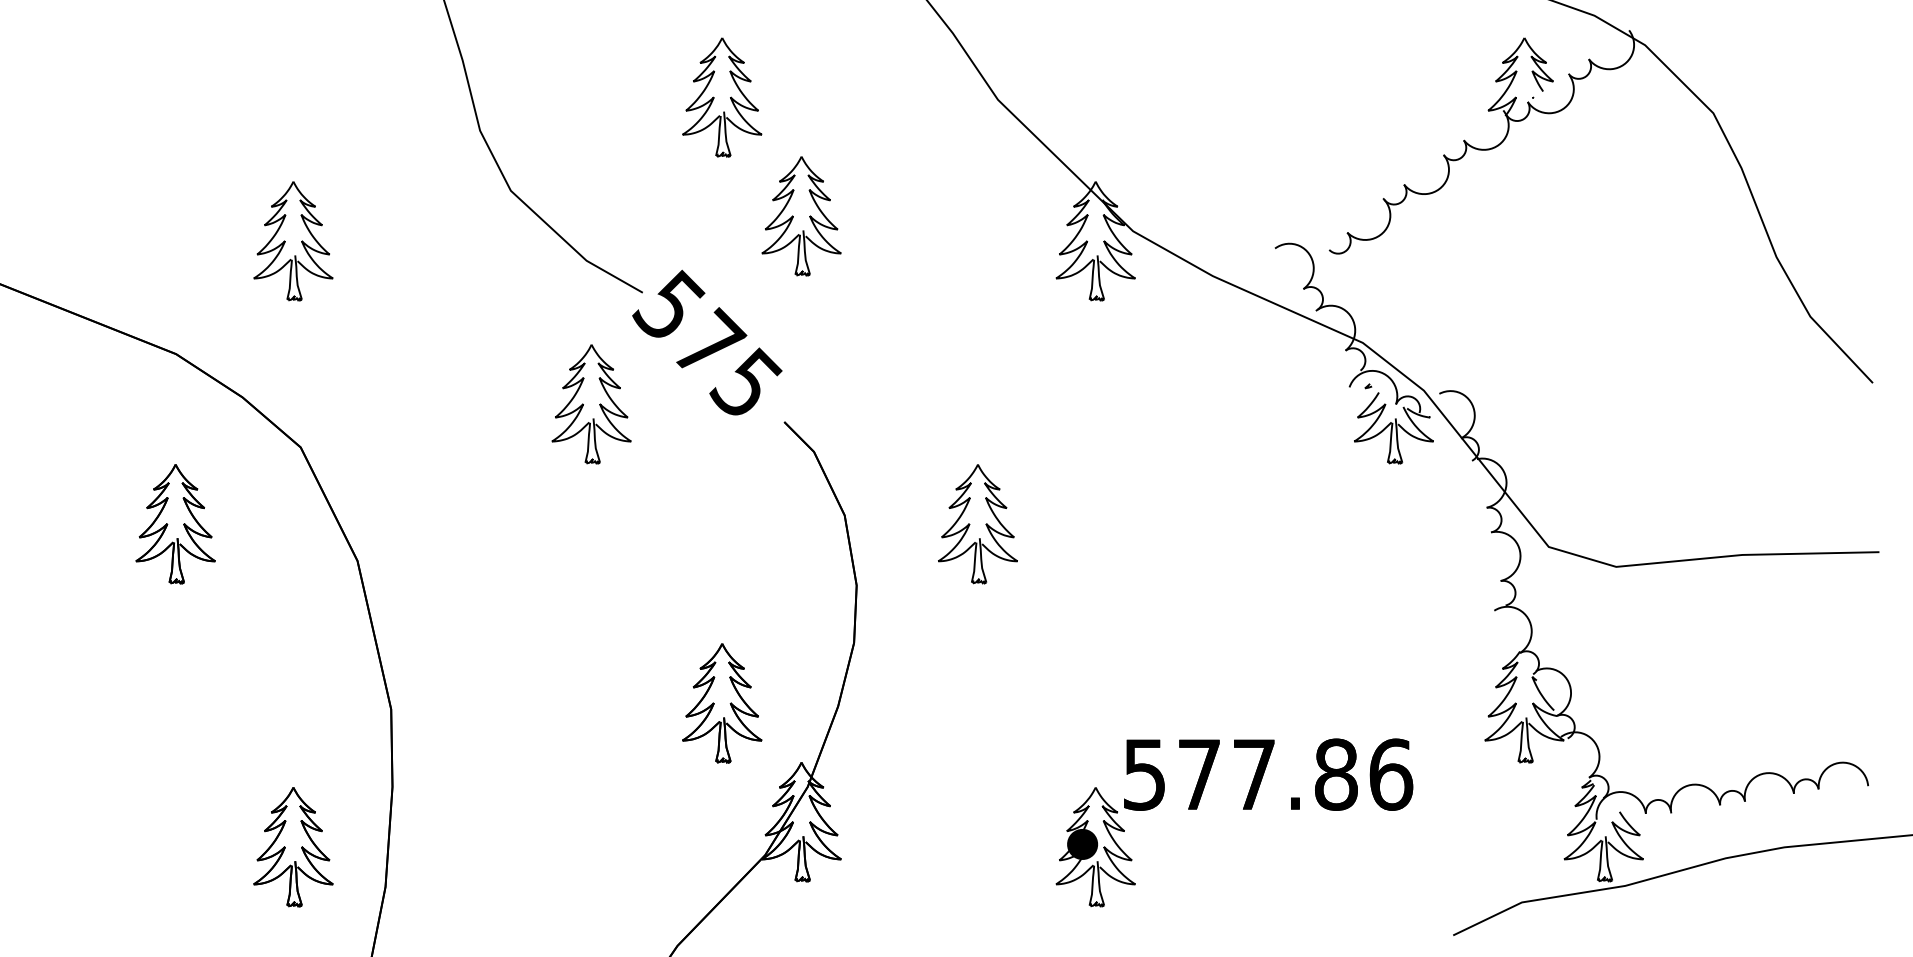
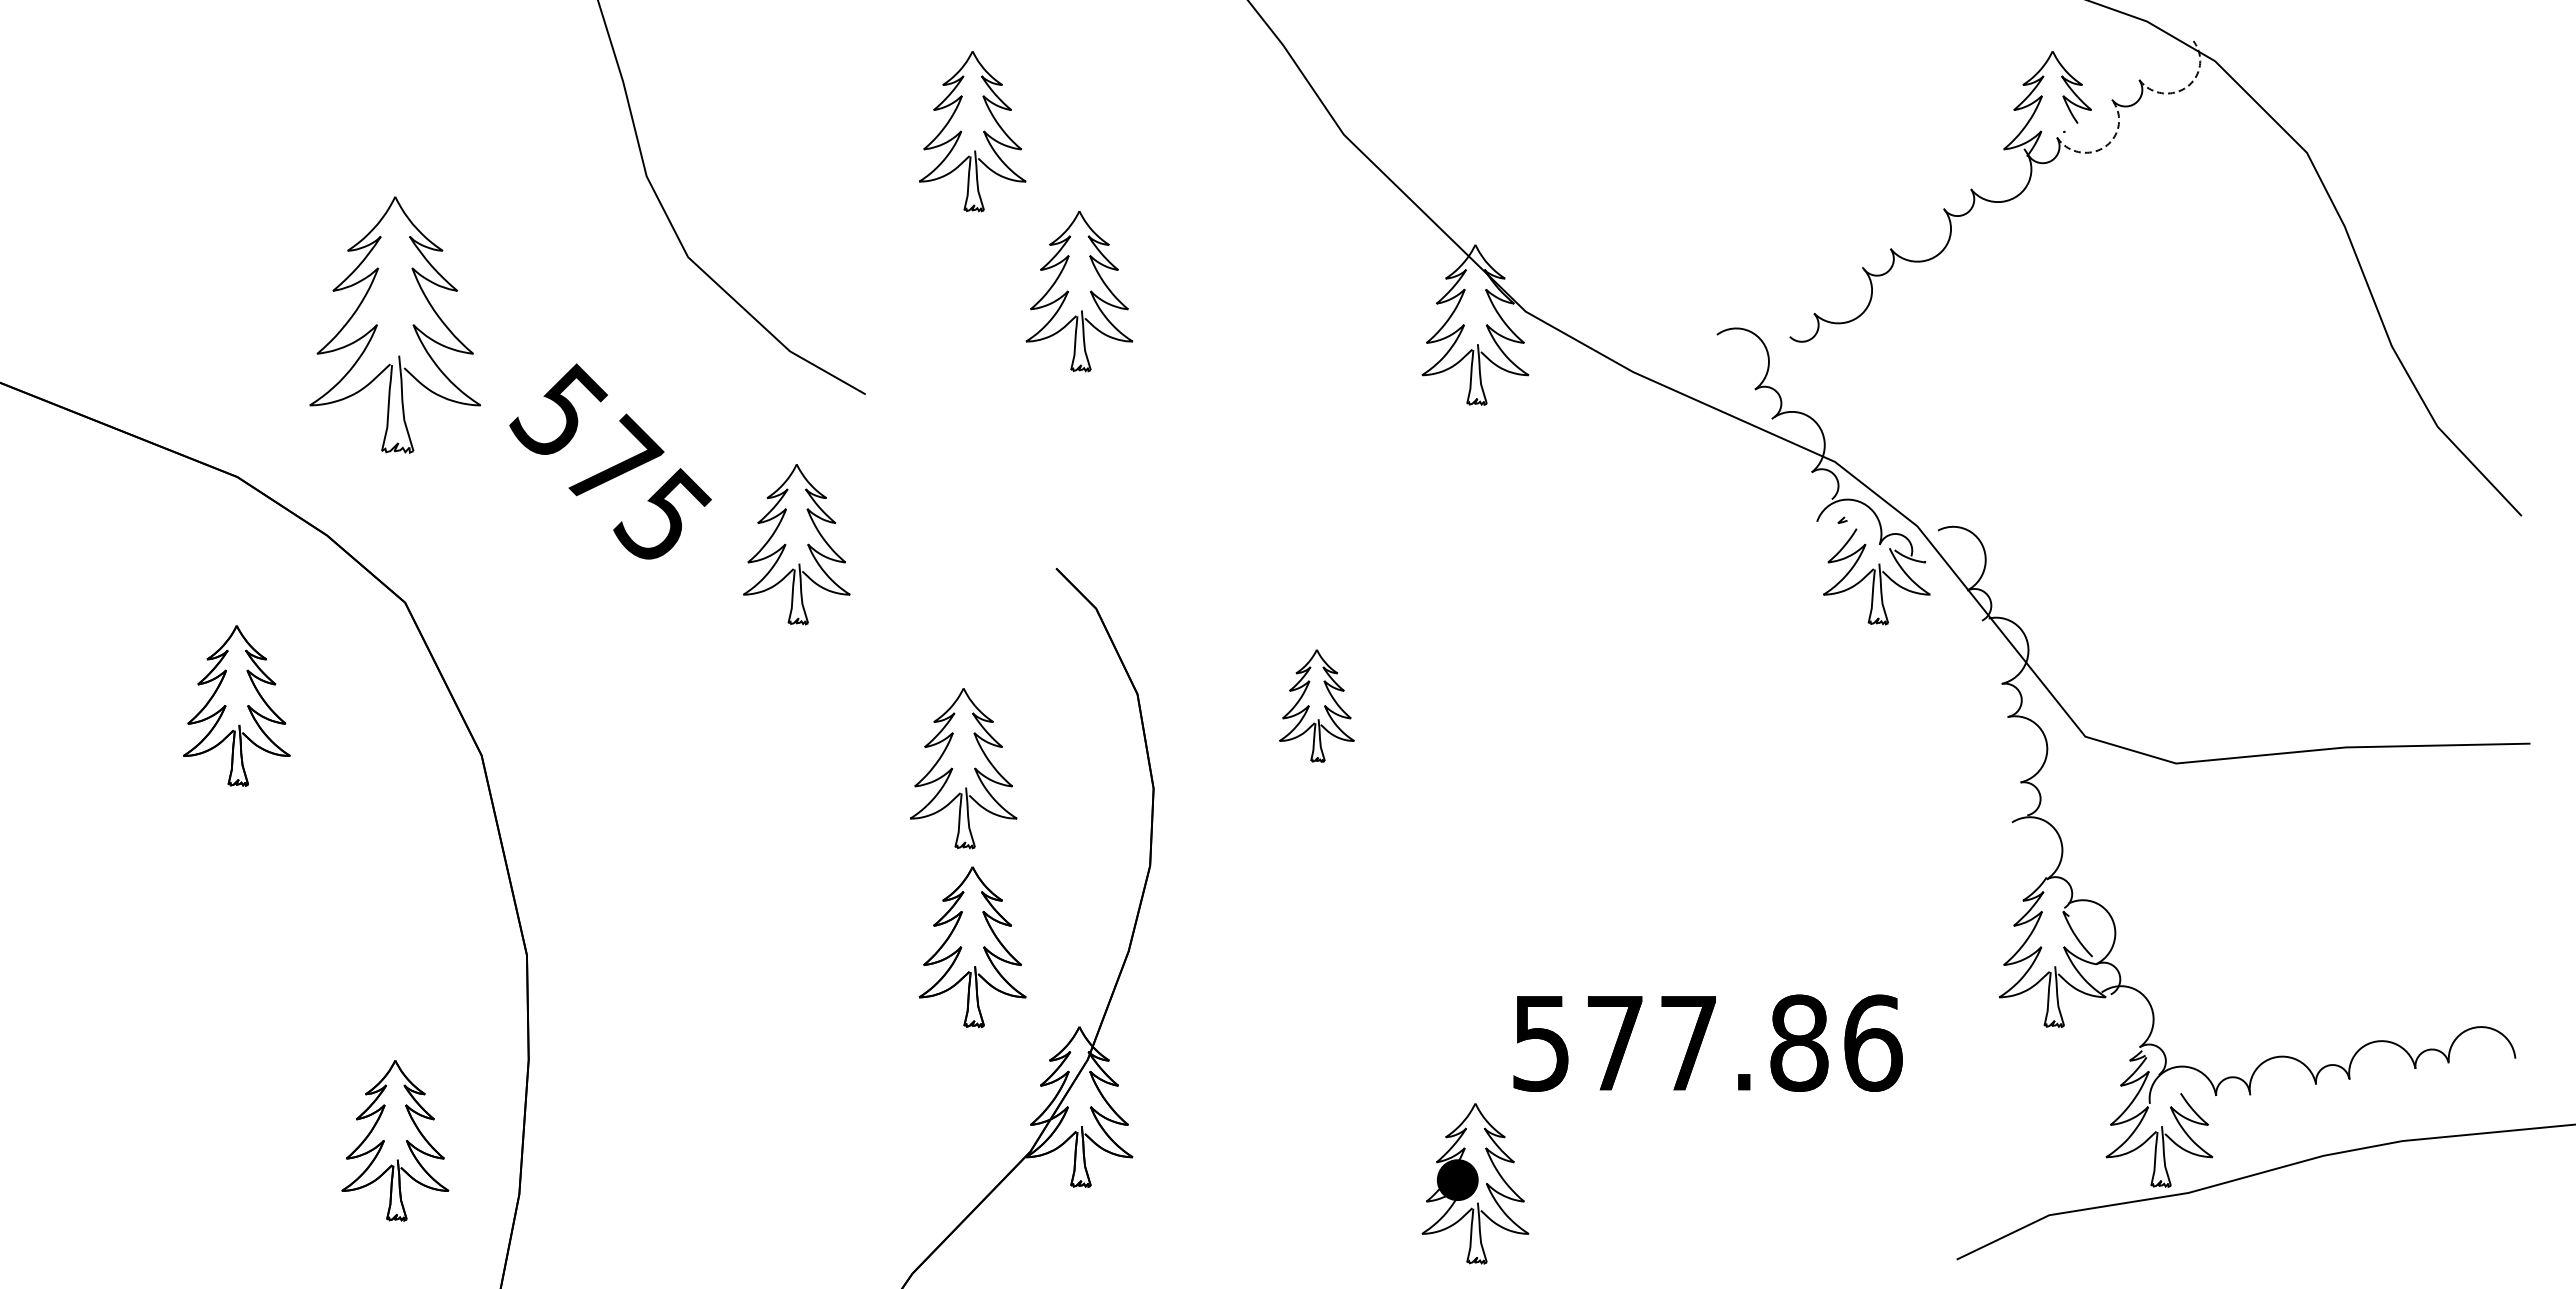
arc: (1623, 64) -> (2186, 87), solid -> dashed
arc: (1562, 109) -> (2103, 147), solid -> dashed
part: (293, 240) -> (395, 324), size x1.6
text: (707, 342) -> (610, 461), moved
part: (977, 523) -> (1316, 705), size x0.7
part: (707, 570) -> (952, 768), added
part: (1095, 846) -> (1475, 1183), moved

